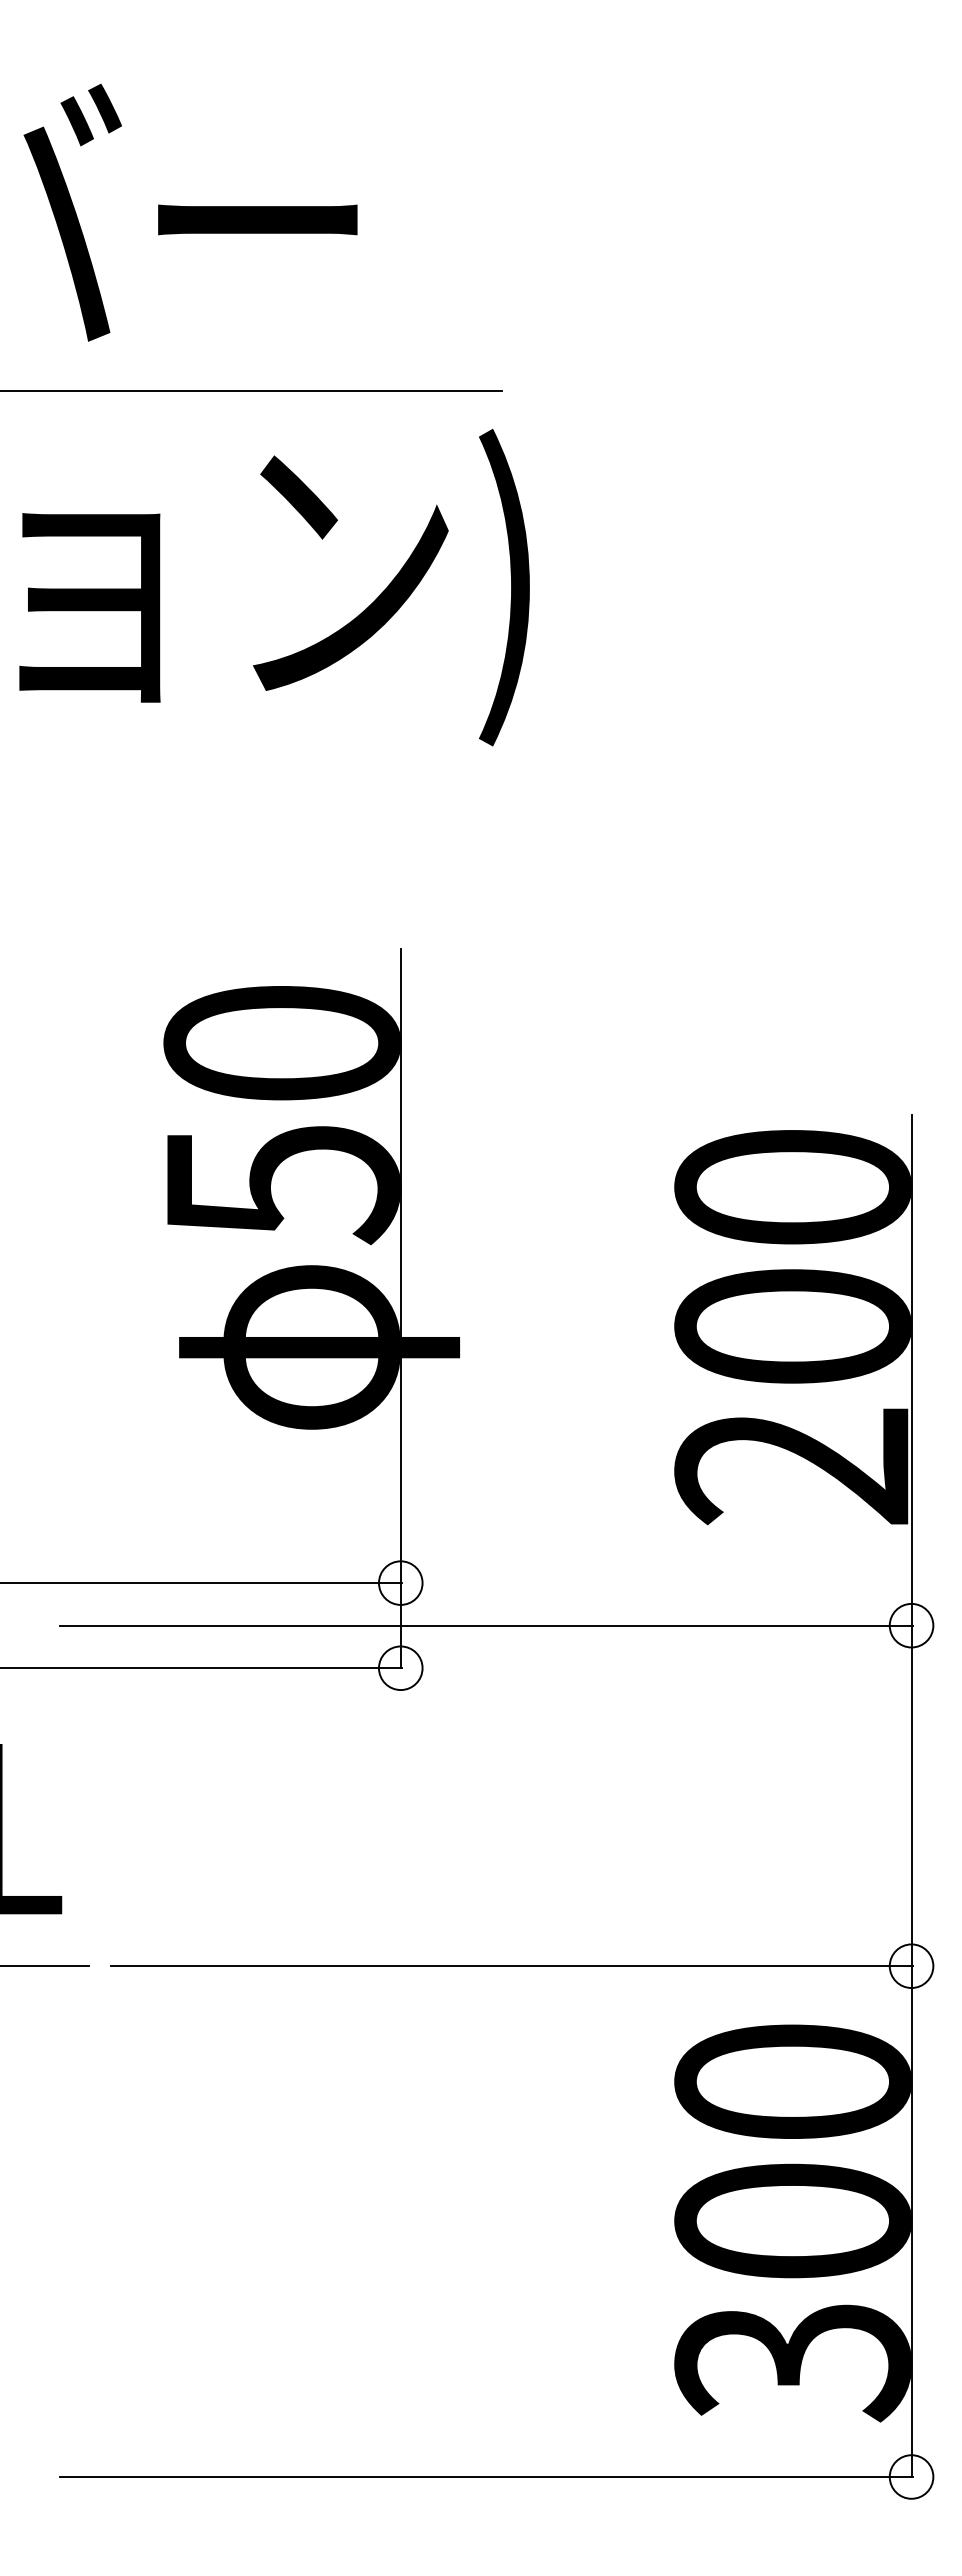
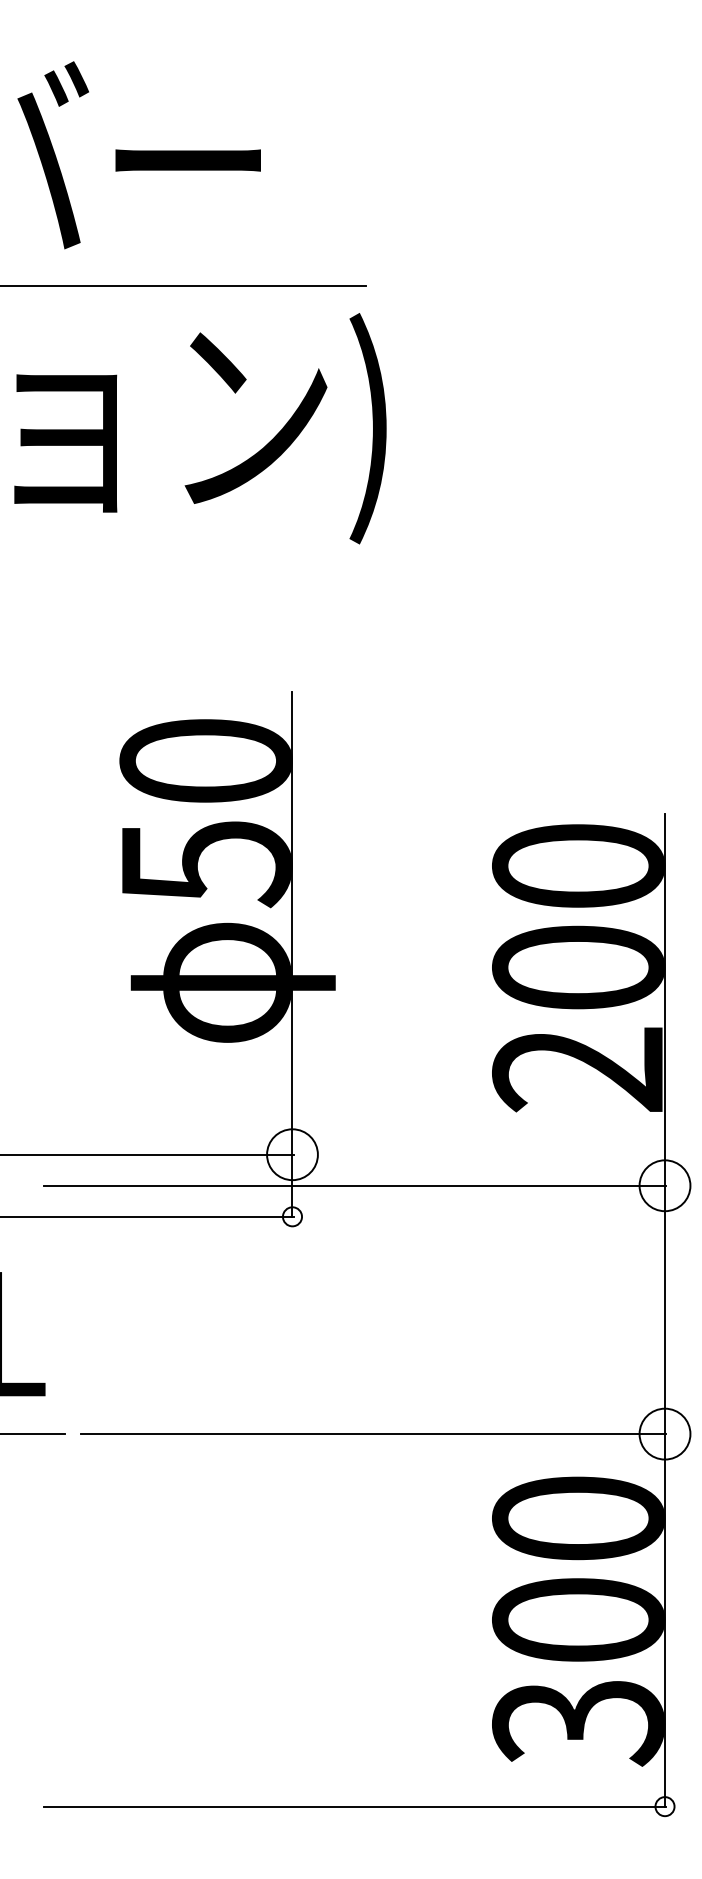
circle: (400, 1582) -> (292, 1154), size x1.6
circle: (911, 1625) -> (664, 1185), size x1.6
circle: (400, 1668) -> (292, 1216), size x0.6
circle: (911, 1966) -> (664, 1434), size x1.6
circle: (911, 2476) -> (664, 1806), size x0.6

